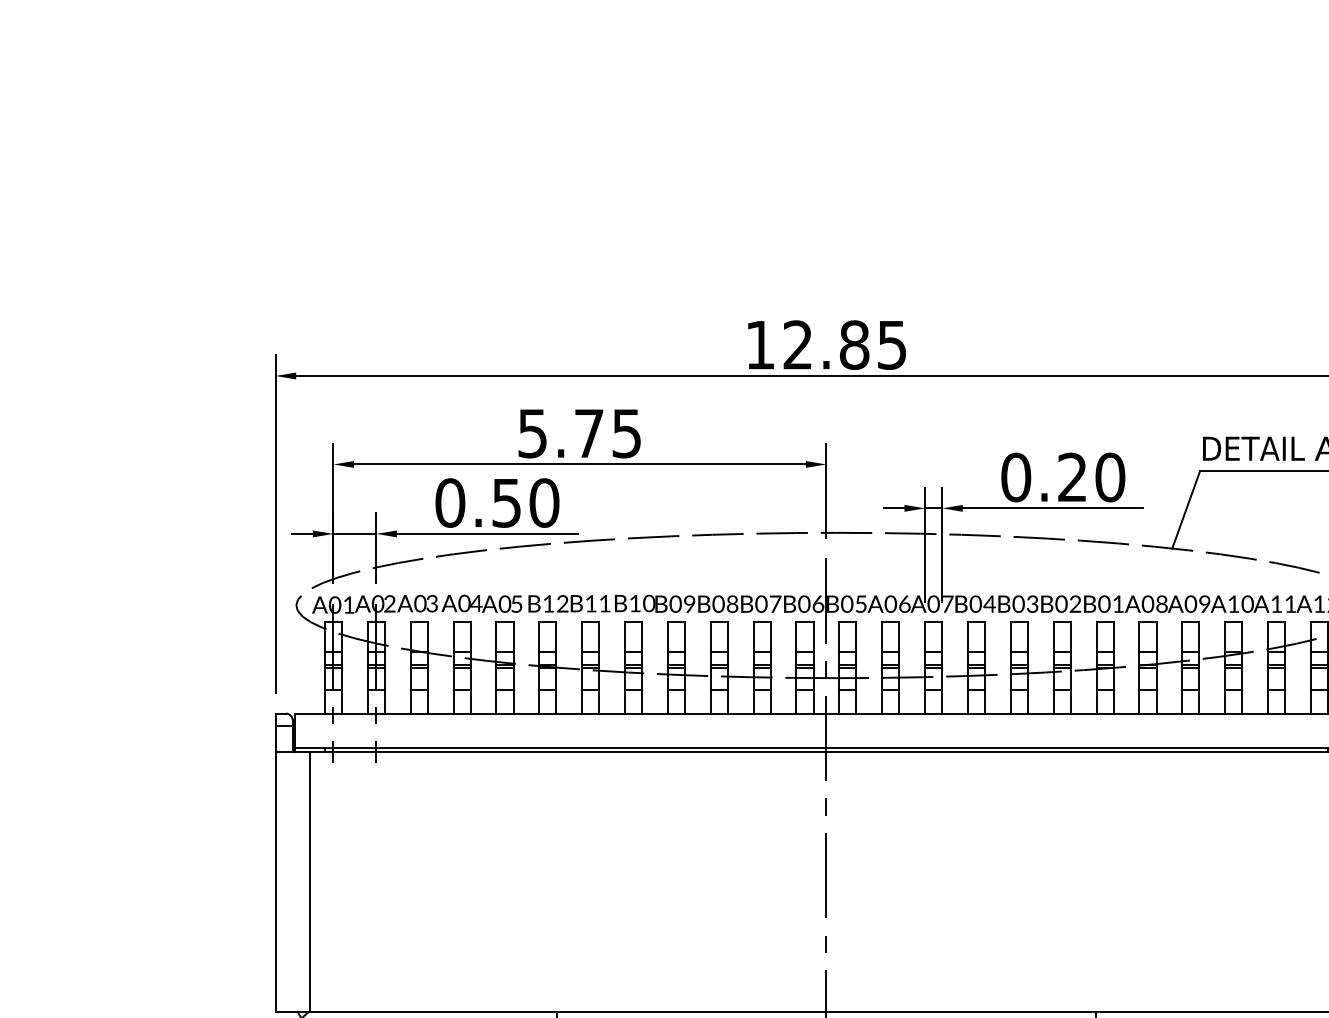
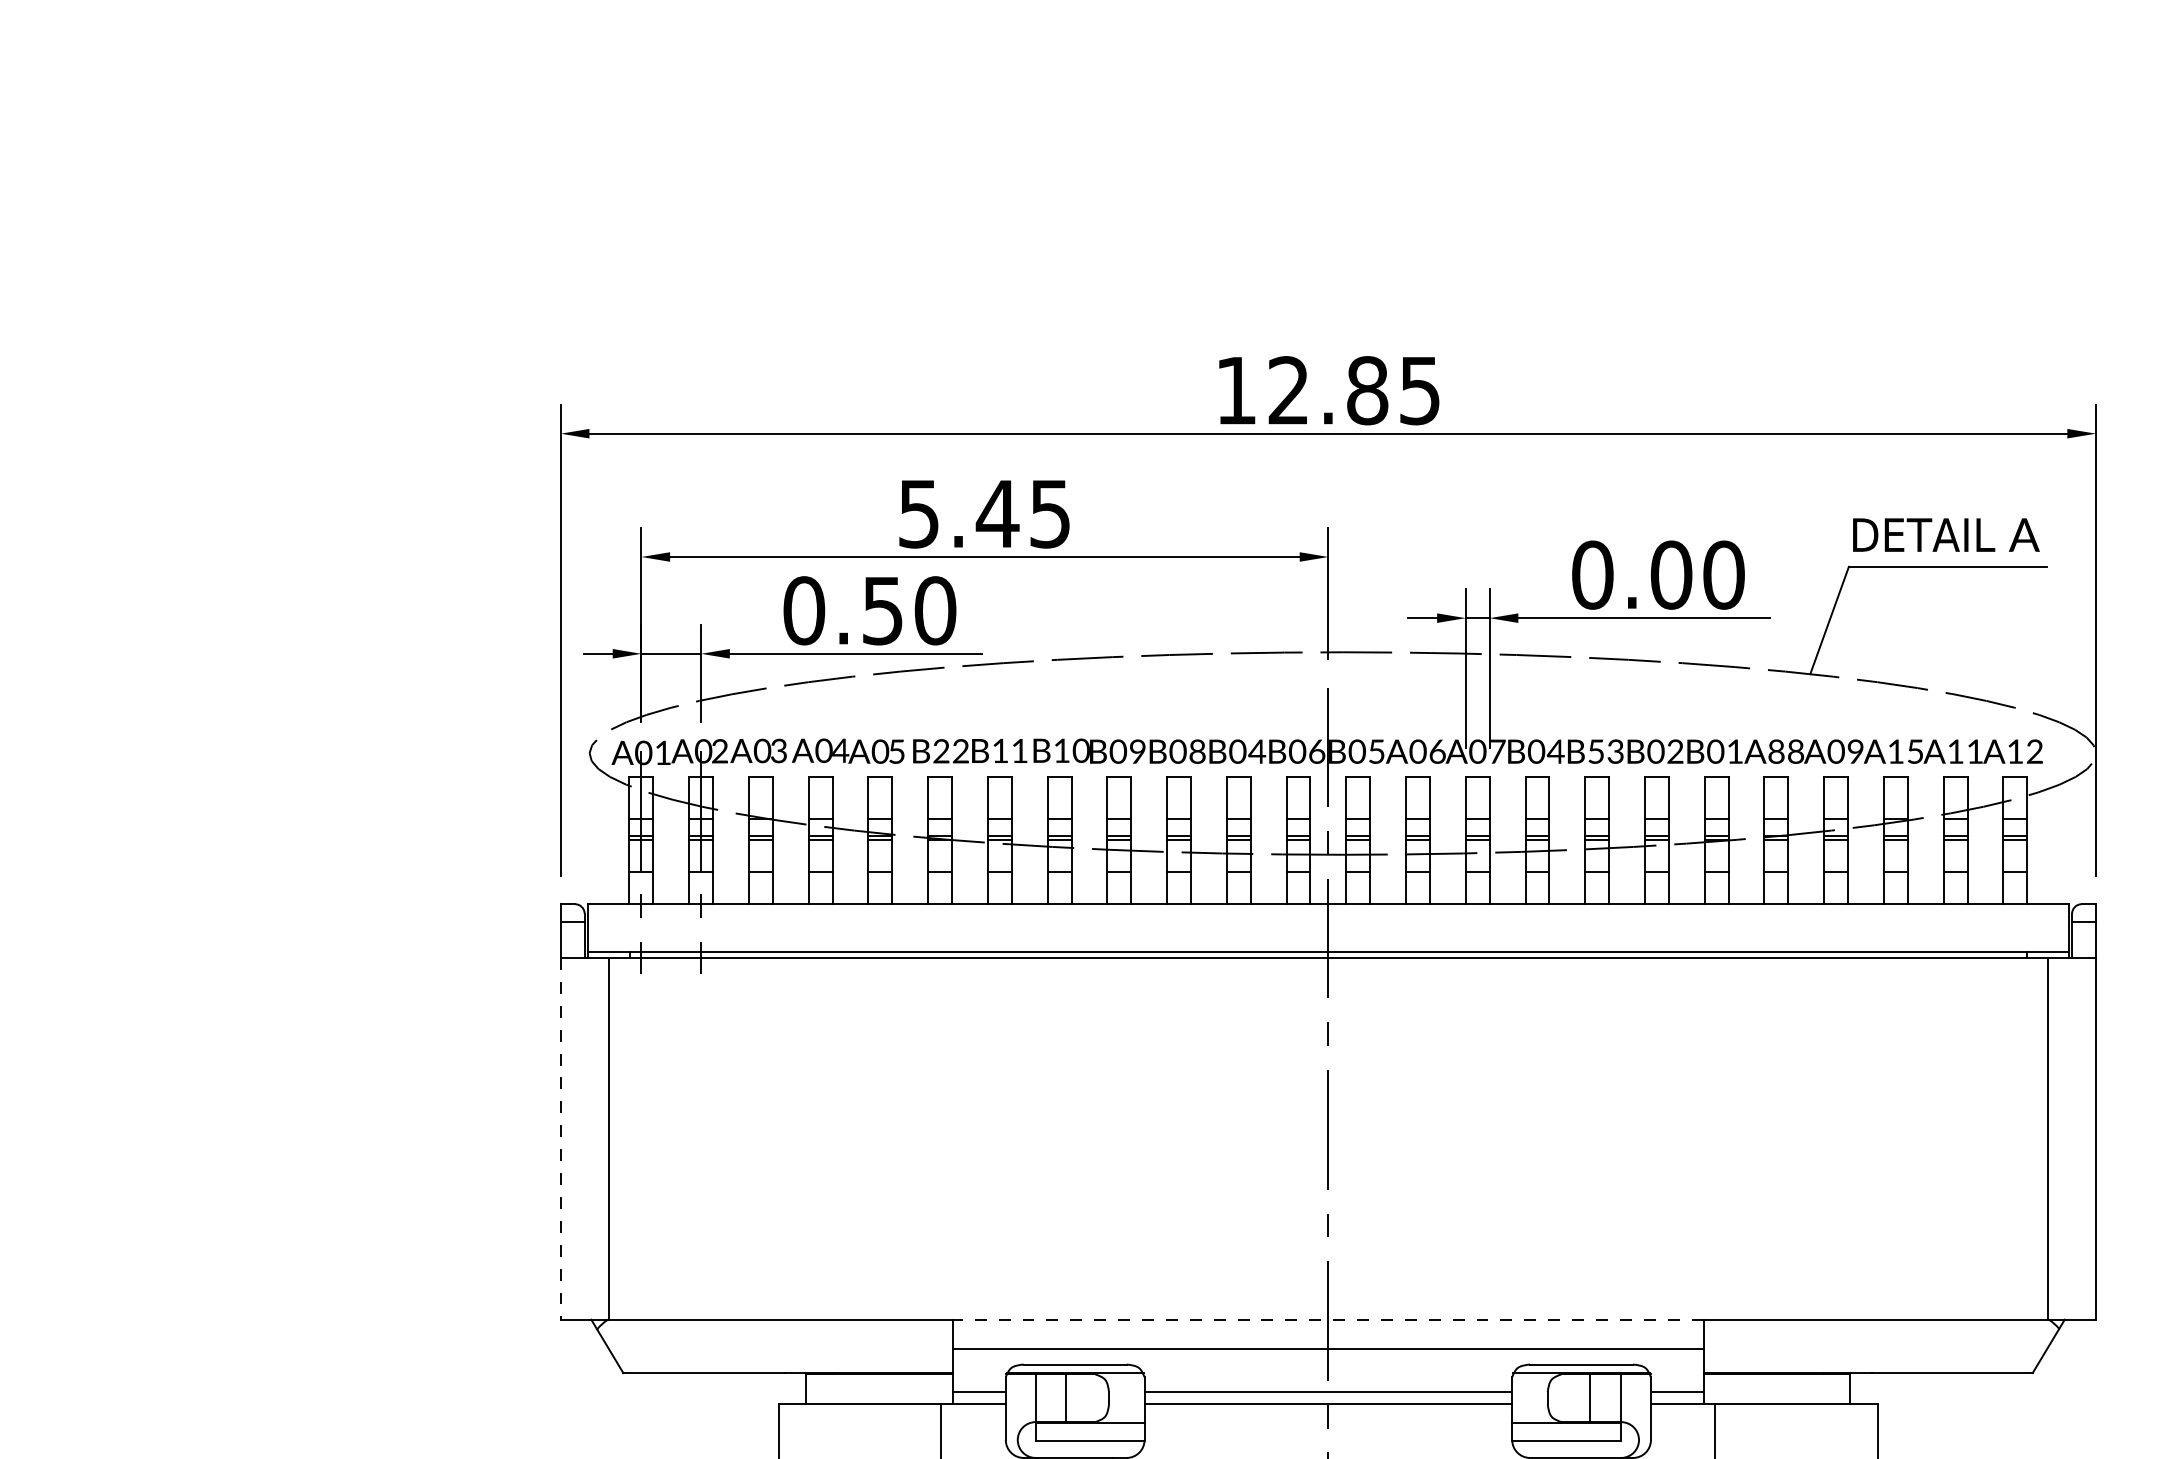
text: (589, 433) -> (997, 513), 5.75 -> 5.45
text: (1072, 477) -> (1671, 574), 0.20 -> 0.00
text: (548, 604) -> (941, 751), B12 -> B22
text: (775, 604) -> (1257, 751), B07 -> B04
text: (1018, 604) -> (1595, 751), B03 -> B53
text: (1148, 604) -> (1776, 751), A08 -> A88
text: (1247, 604) -> (1915, 751), A10 -> A15
line: (275, 881) -> (560, 1138), solid -> dashed
line: (825, 1011) -> (1327, 1319), solid -> dashed

